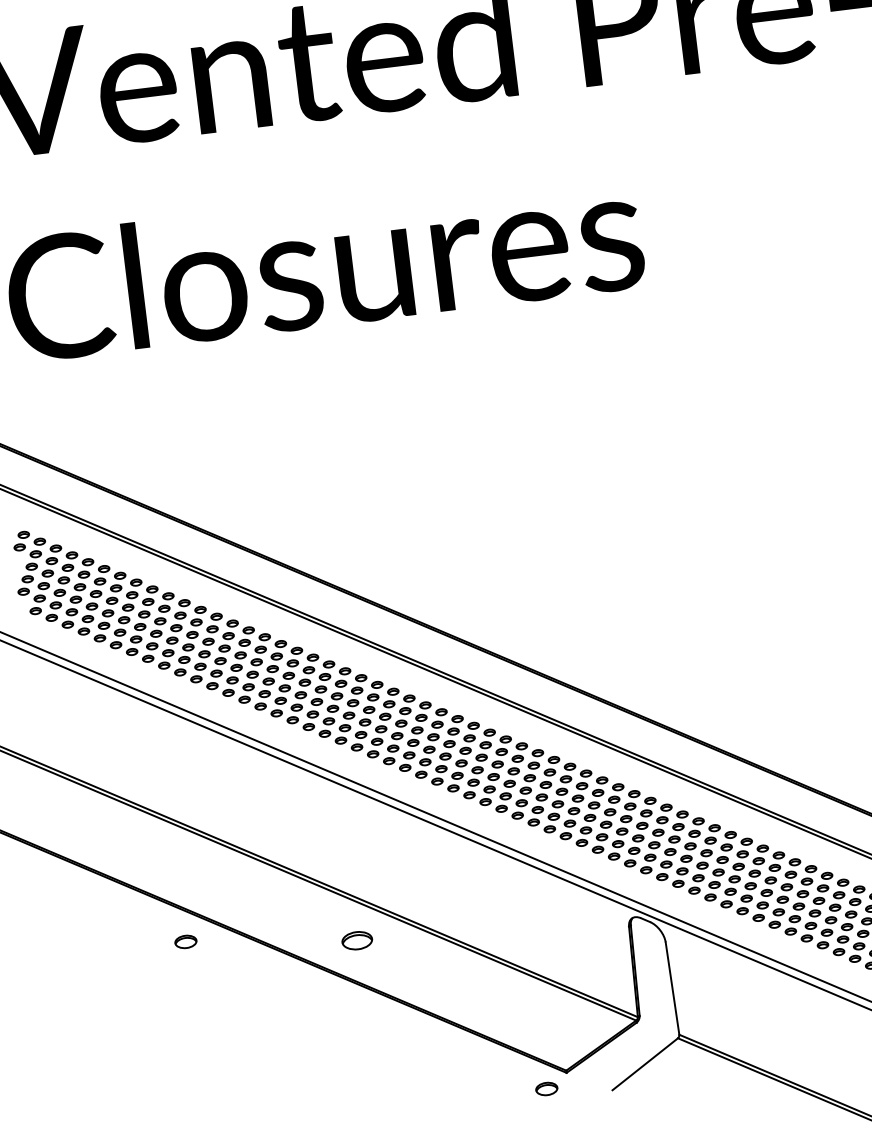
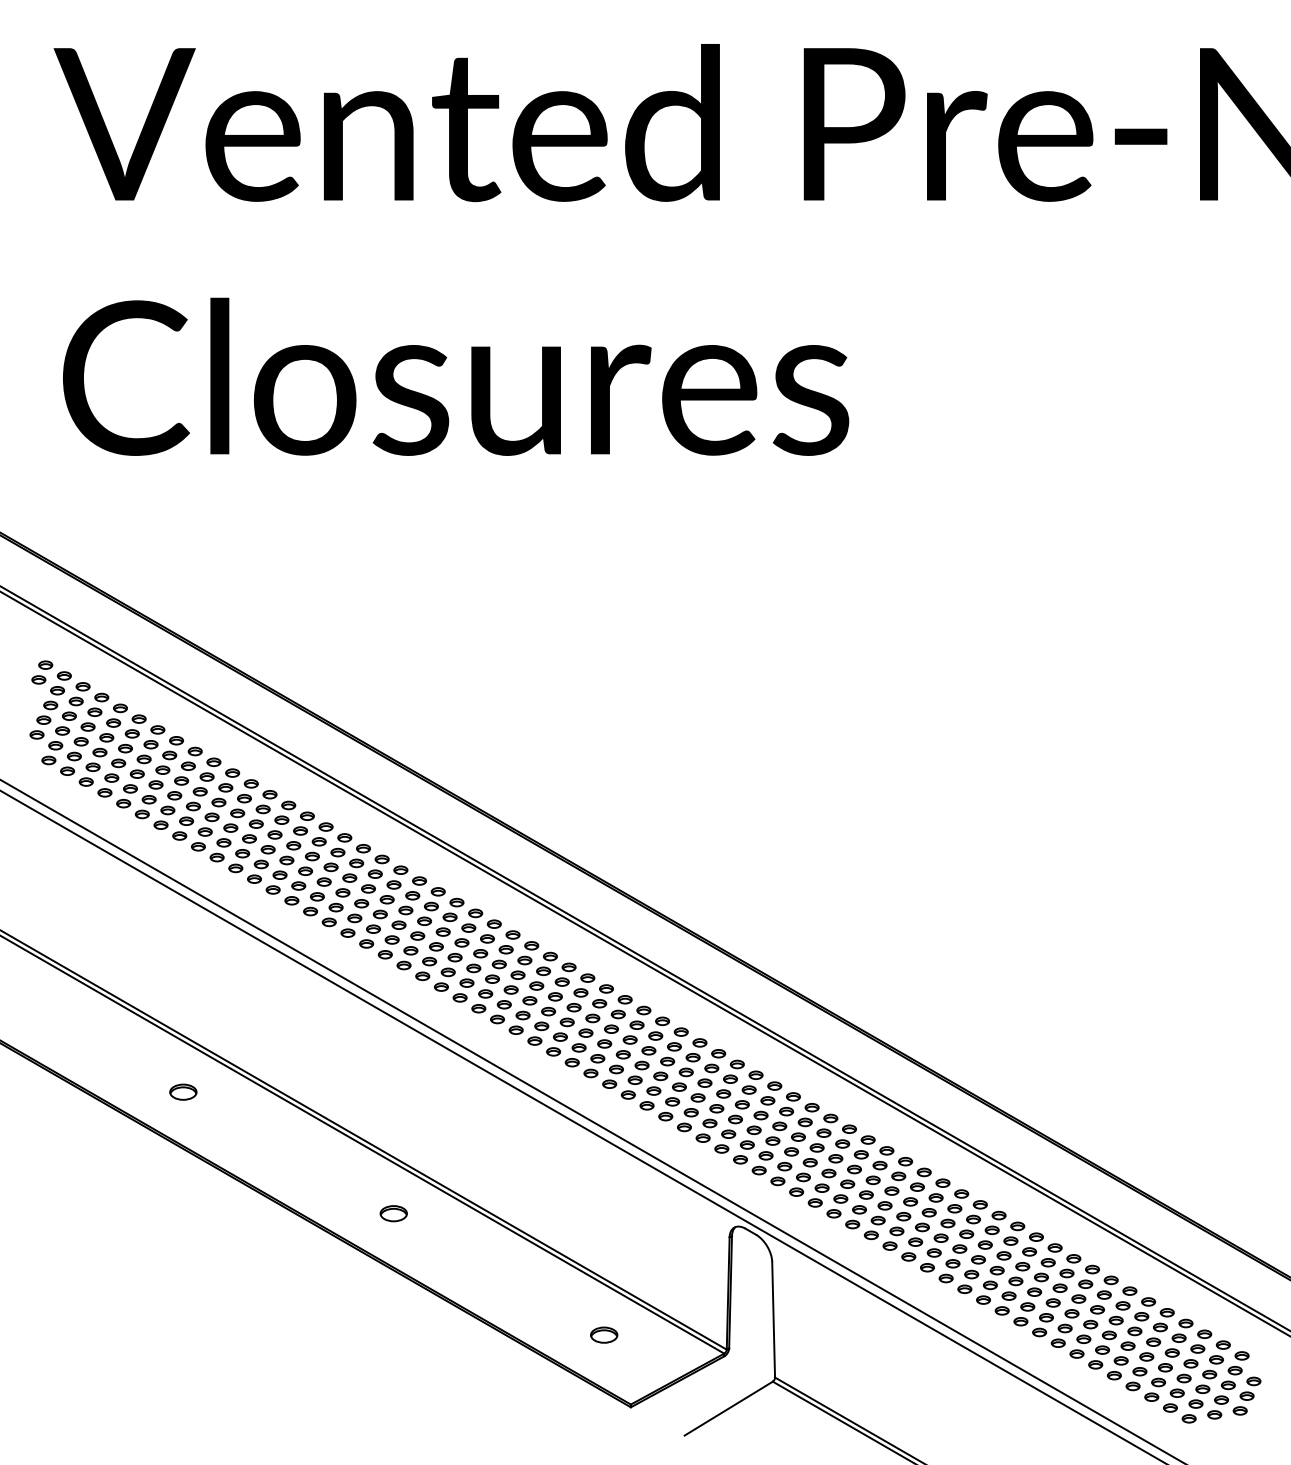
part: (356, 940) -> (393, 1213), size x0.71
part: (185, 941) -> (183, 1091), moved
part: (547, 1088) -> (604, 1334), moved

